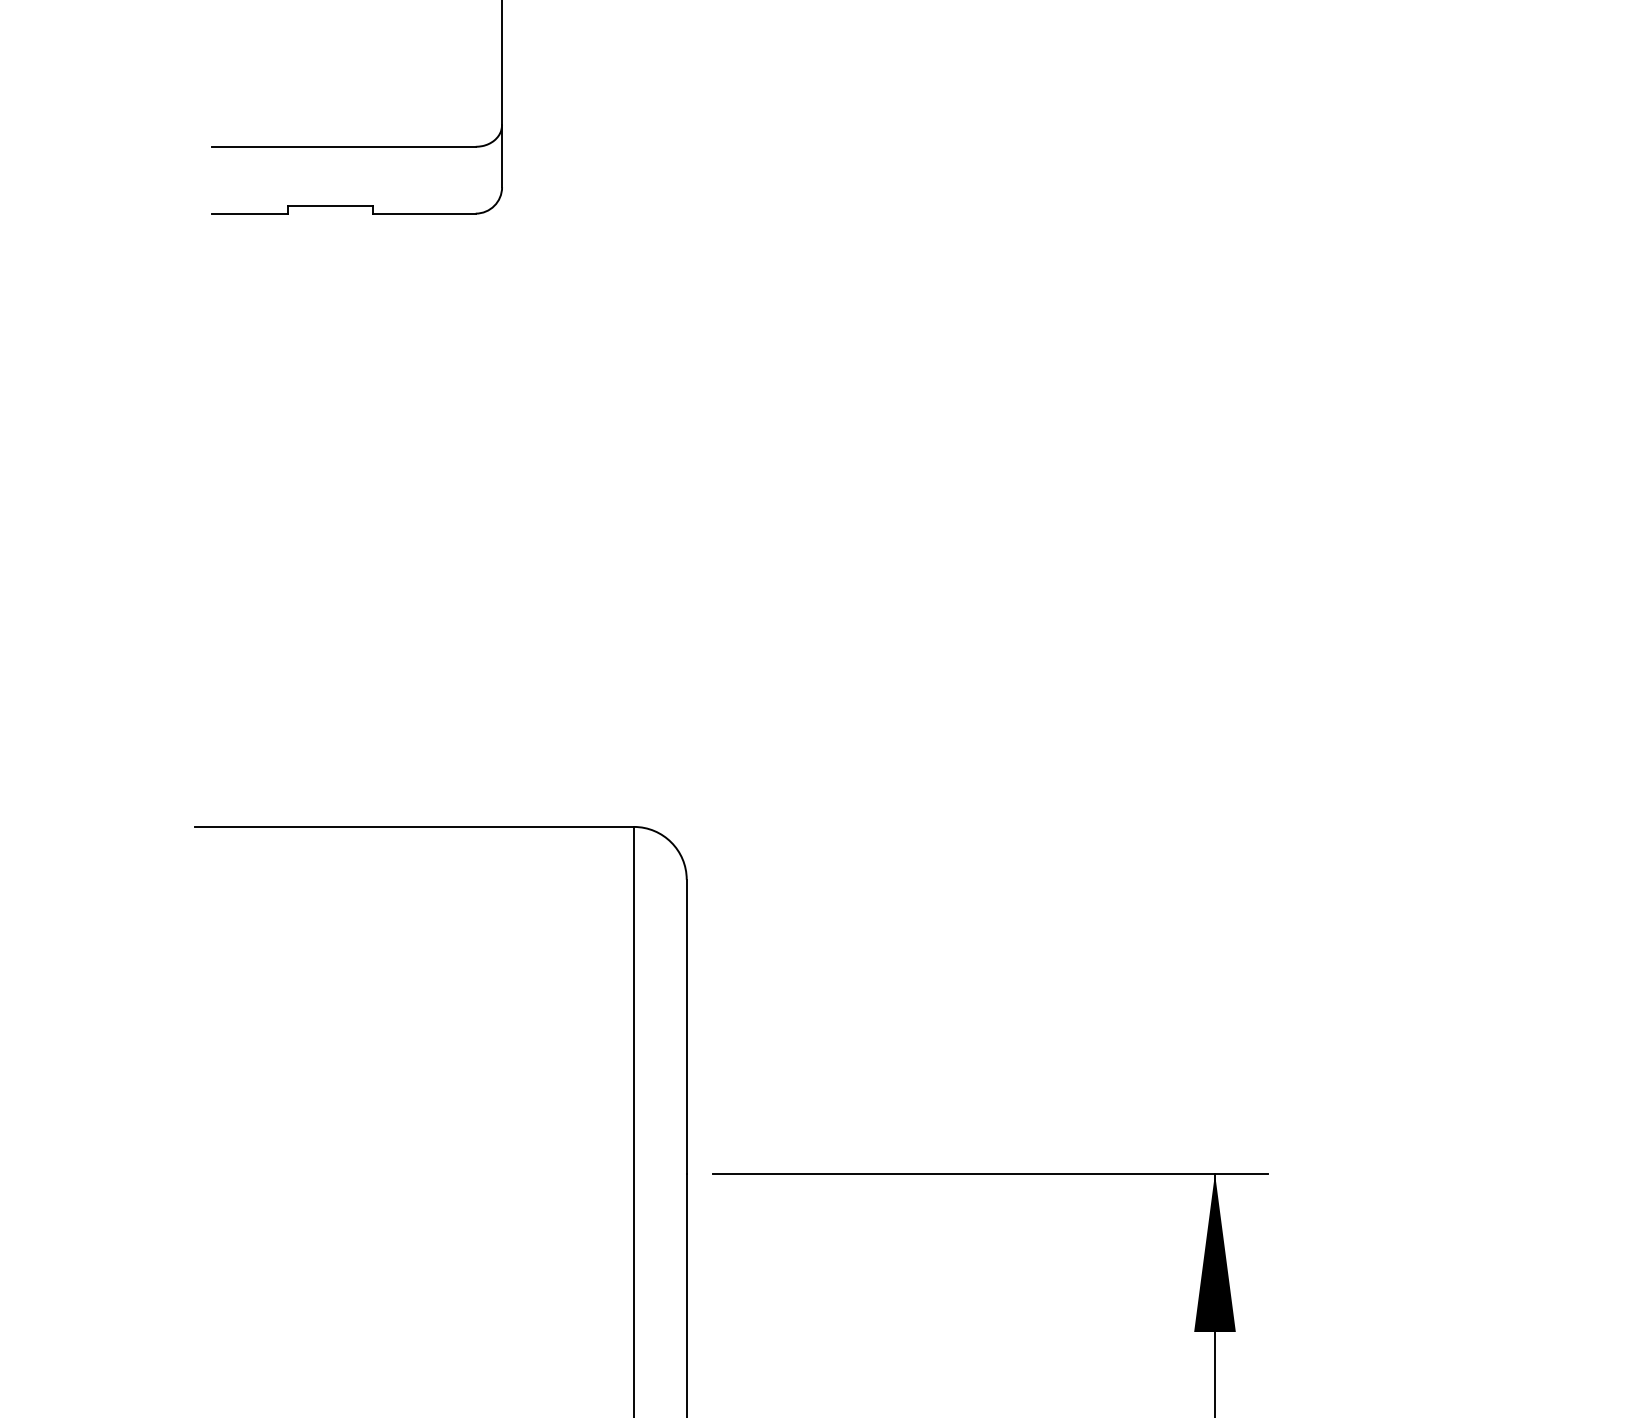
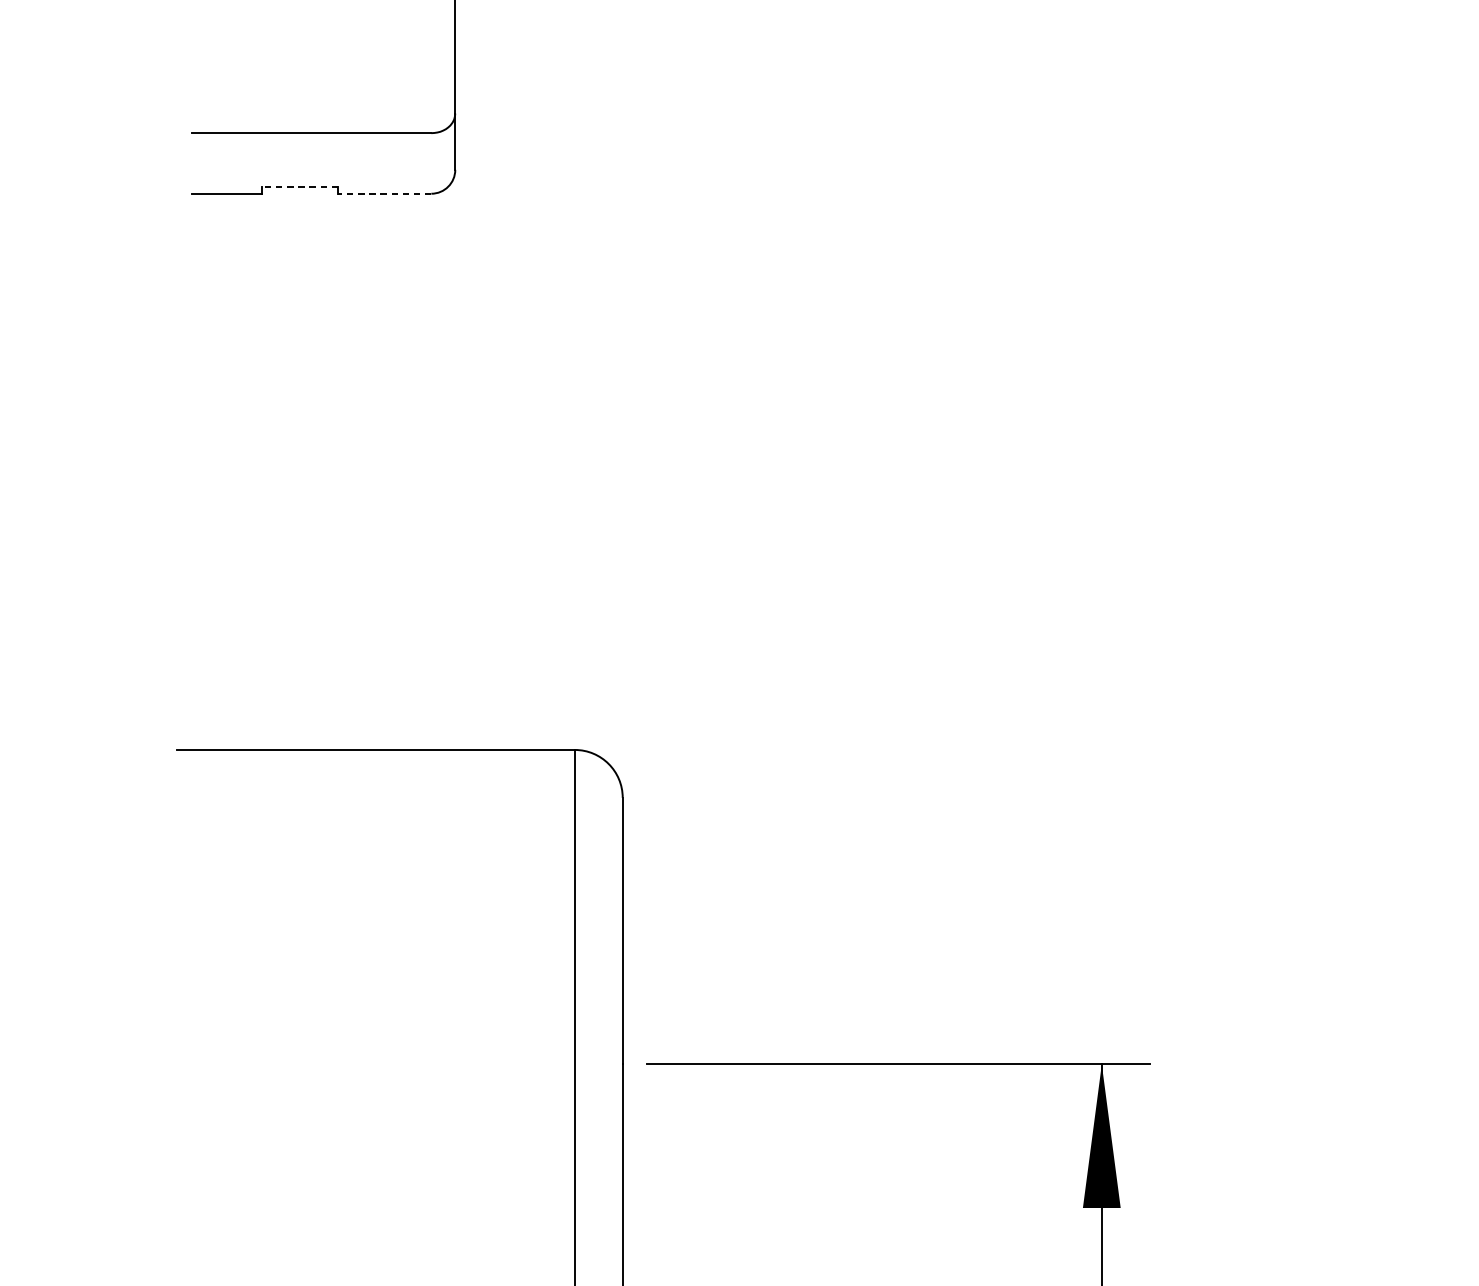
line: (330, 206) -> (299, 187), solid -> dashed
line: (423, 213) -> (383, 193), solid -> dashed

